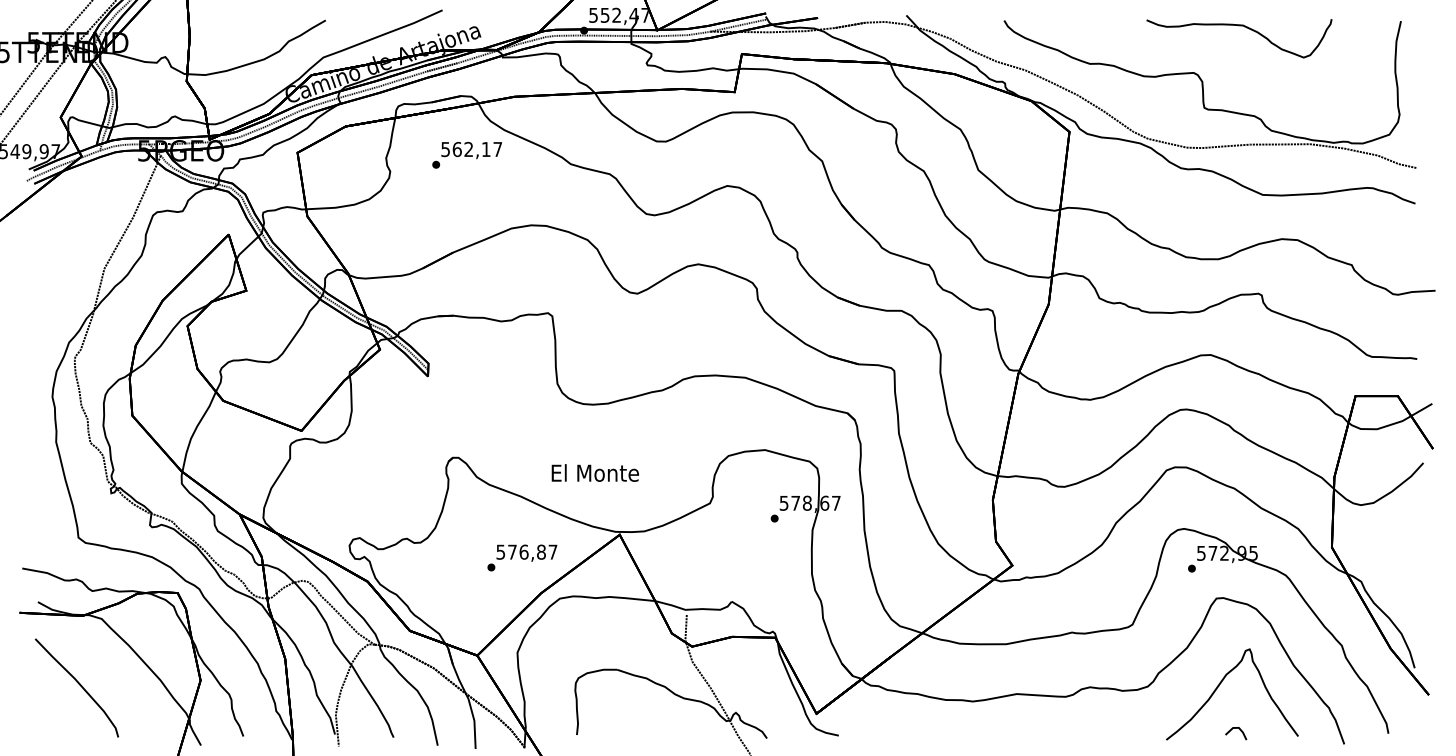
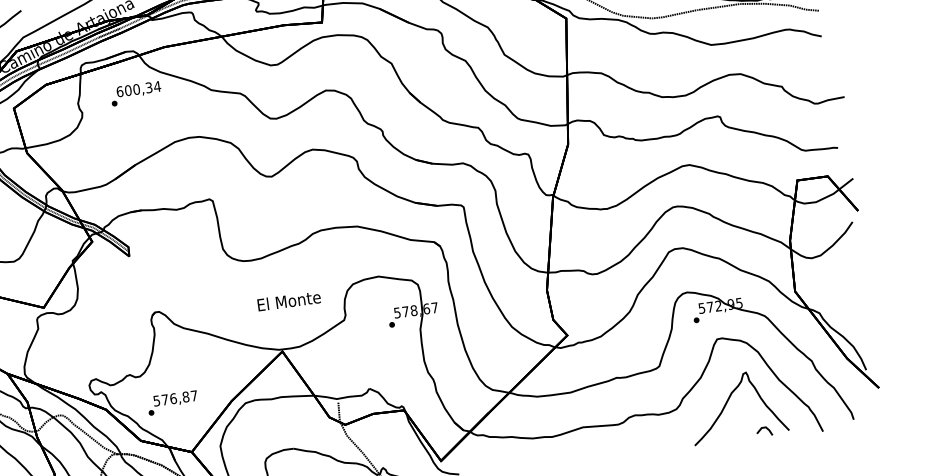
text: (471, 149) -> (138, 89), 562,17 -> 600,34
text: (594, 472) -> (288, 300), moved
text: (522, 557) -> (172, 402), moved
line: (1239, 730) -> (766, 429), moved

